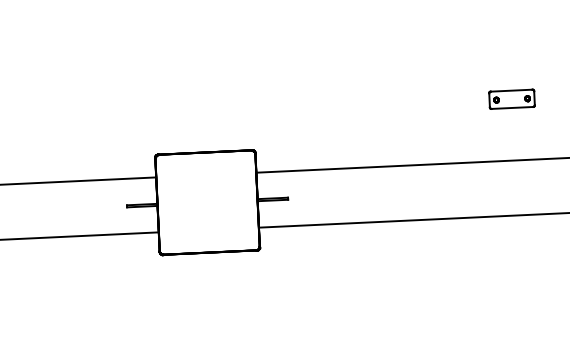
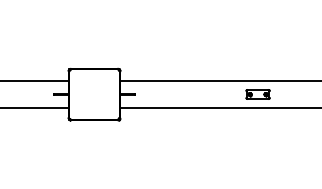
part: (510, 99) -> (257, 94), moved

